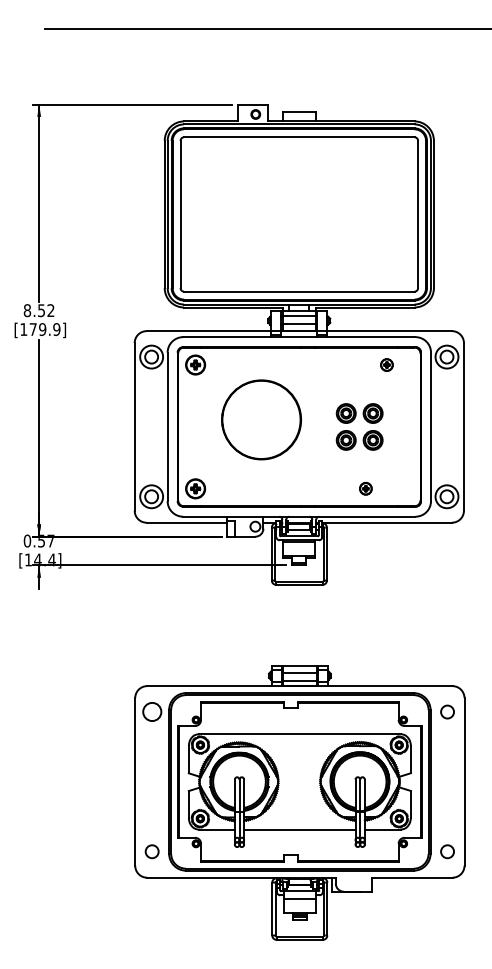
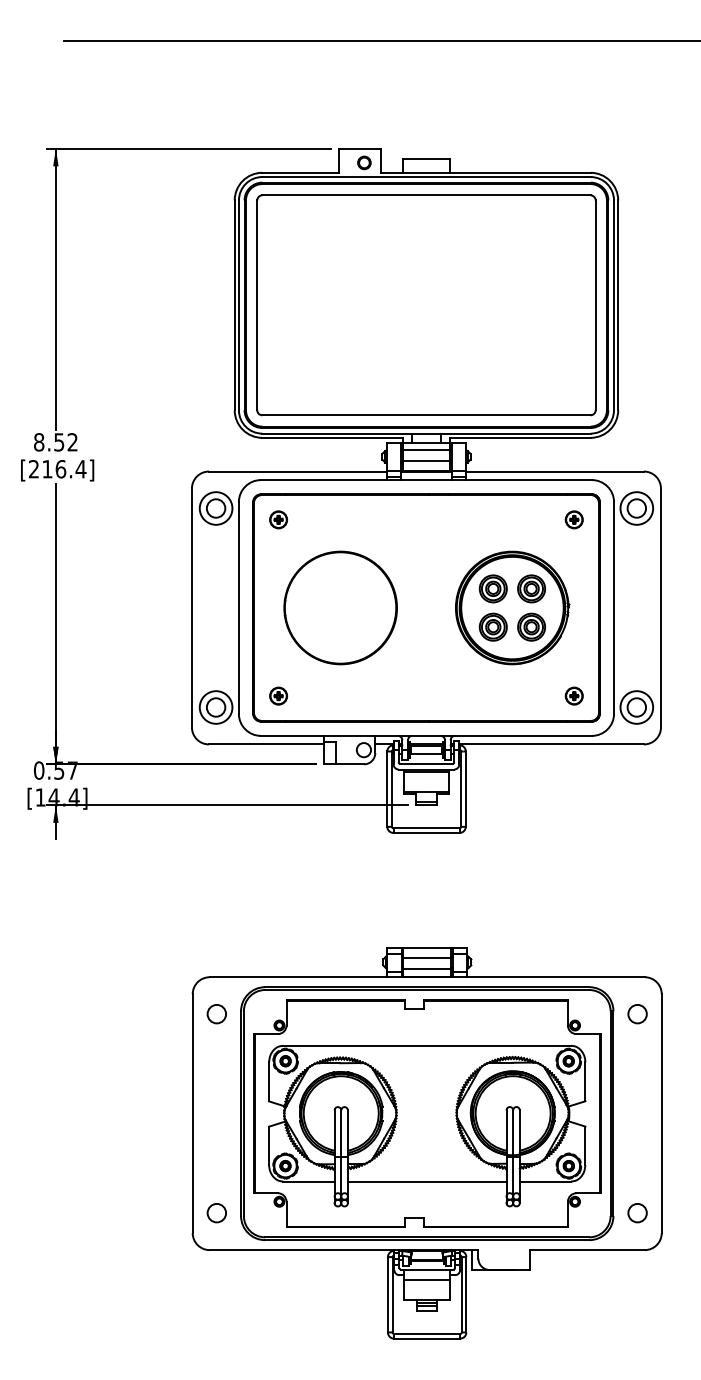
text: (40, 329) -> (57, 469), [179.9] -> [216.4]
part: (195, 364) -> (278, 519), size x0.62
part: (386, 364) -> (573, 519), moved
part: (261, 419) -> (340, 607), moved
part: (359, 426) -> (512, 607), added
part: (195, 488) -> (278, 695), size x0.62
part: (365, 488) -> (573, 695), moved
circle: (151, 712) -> (216, 1014), size x0.71

